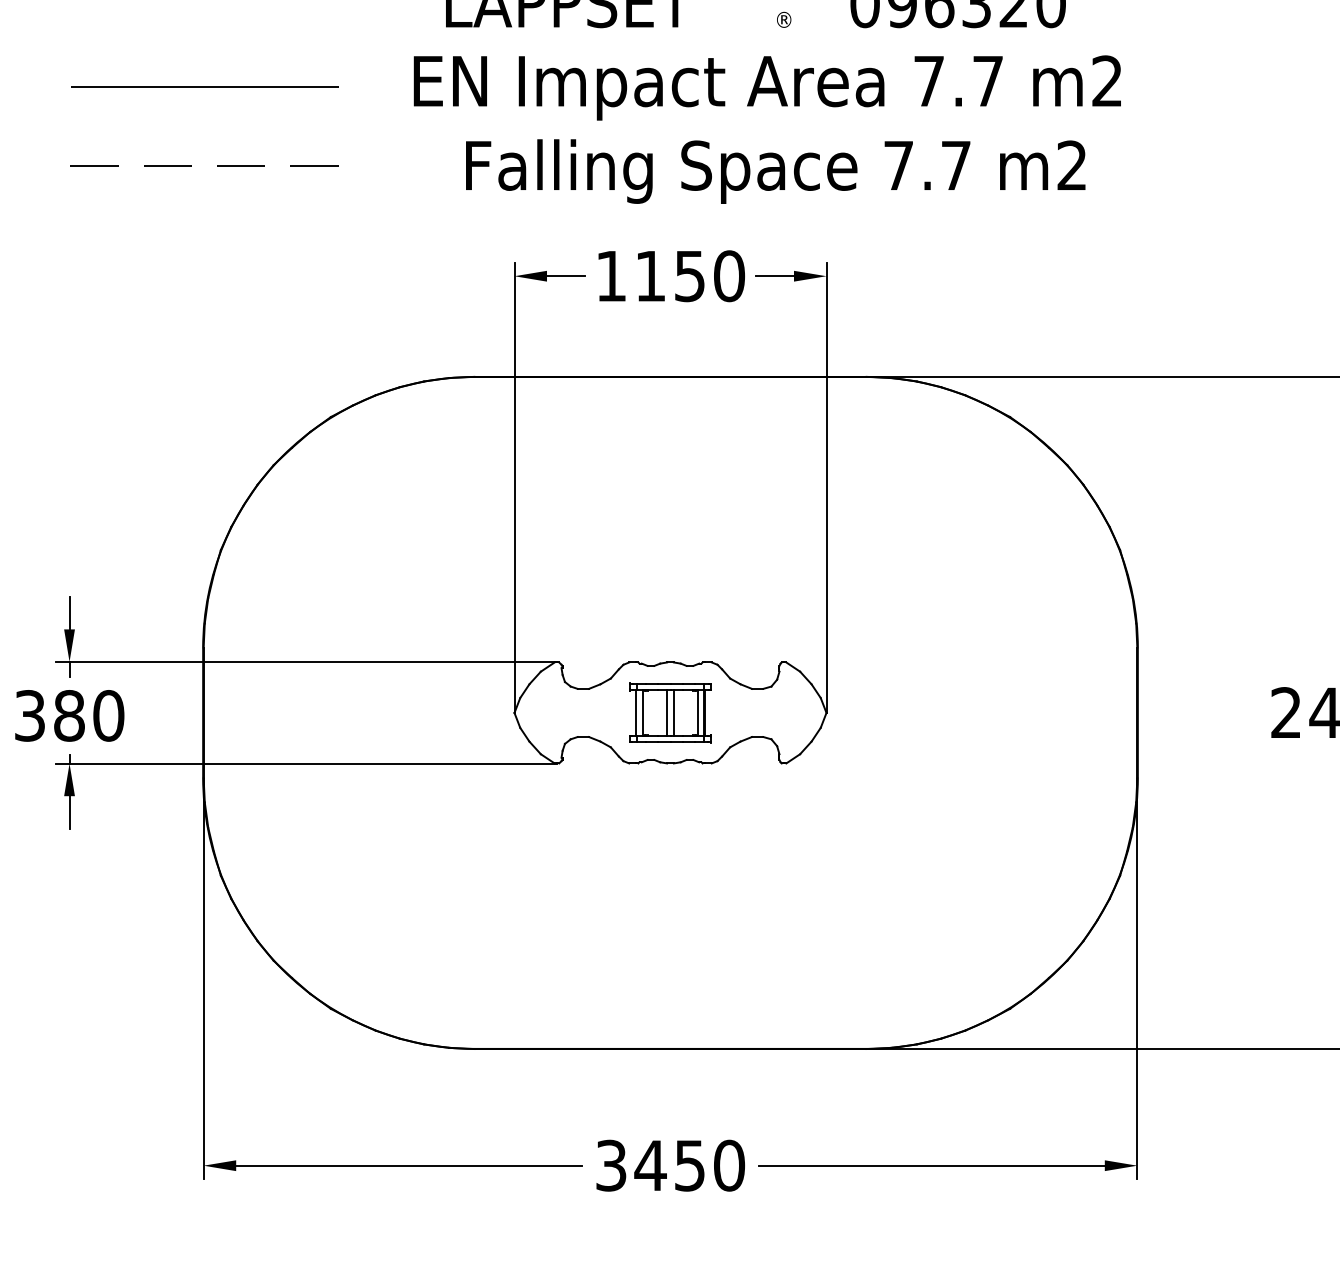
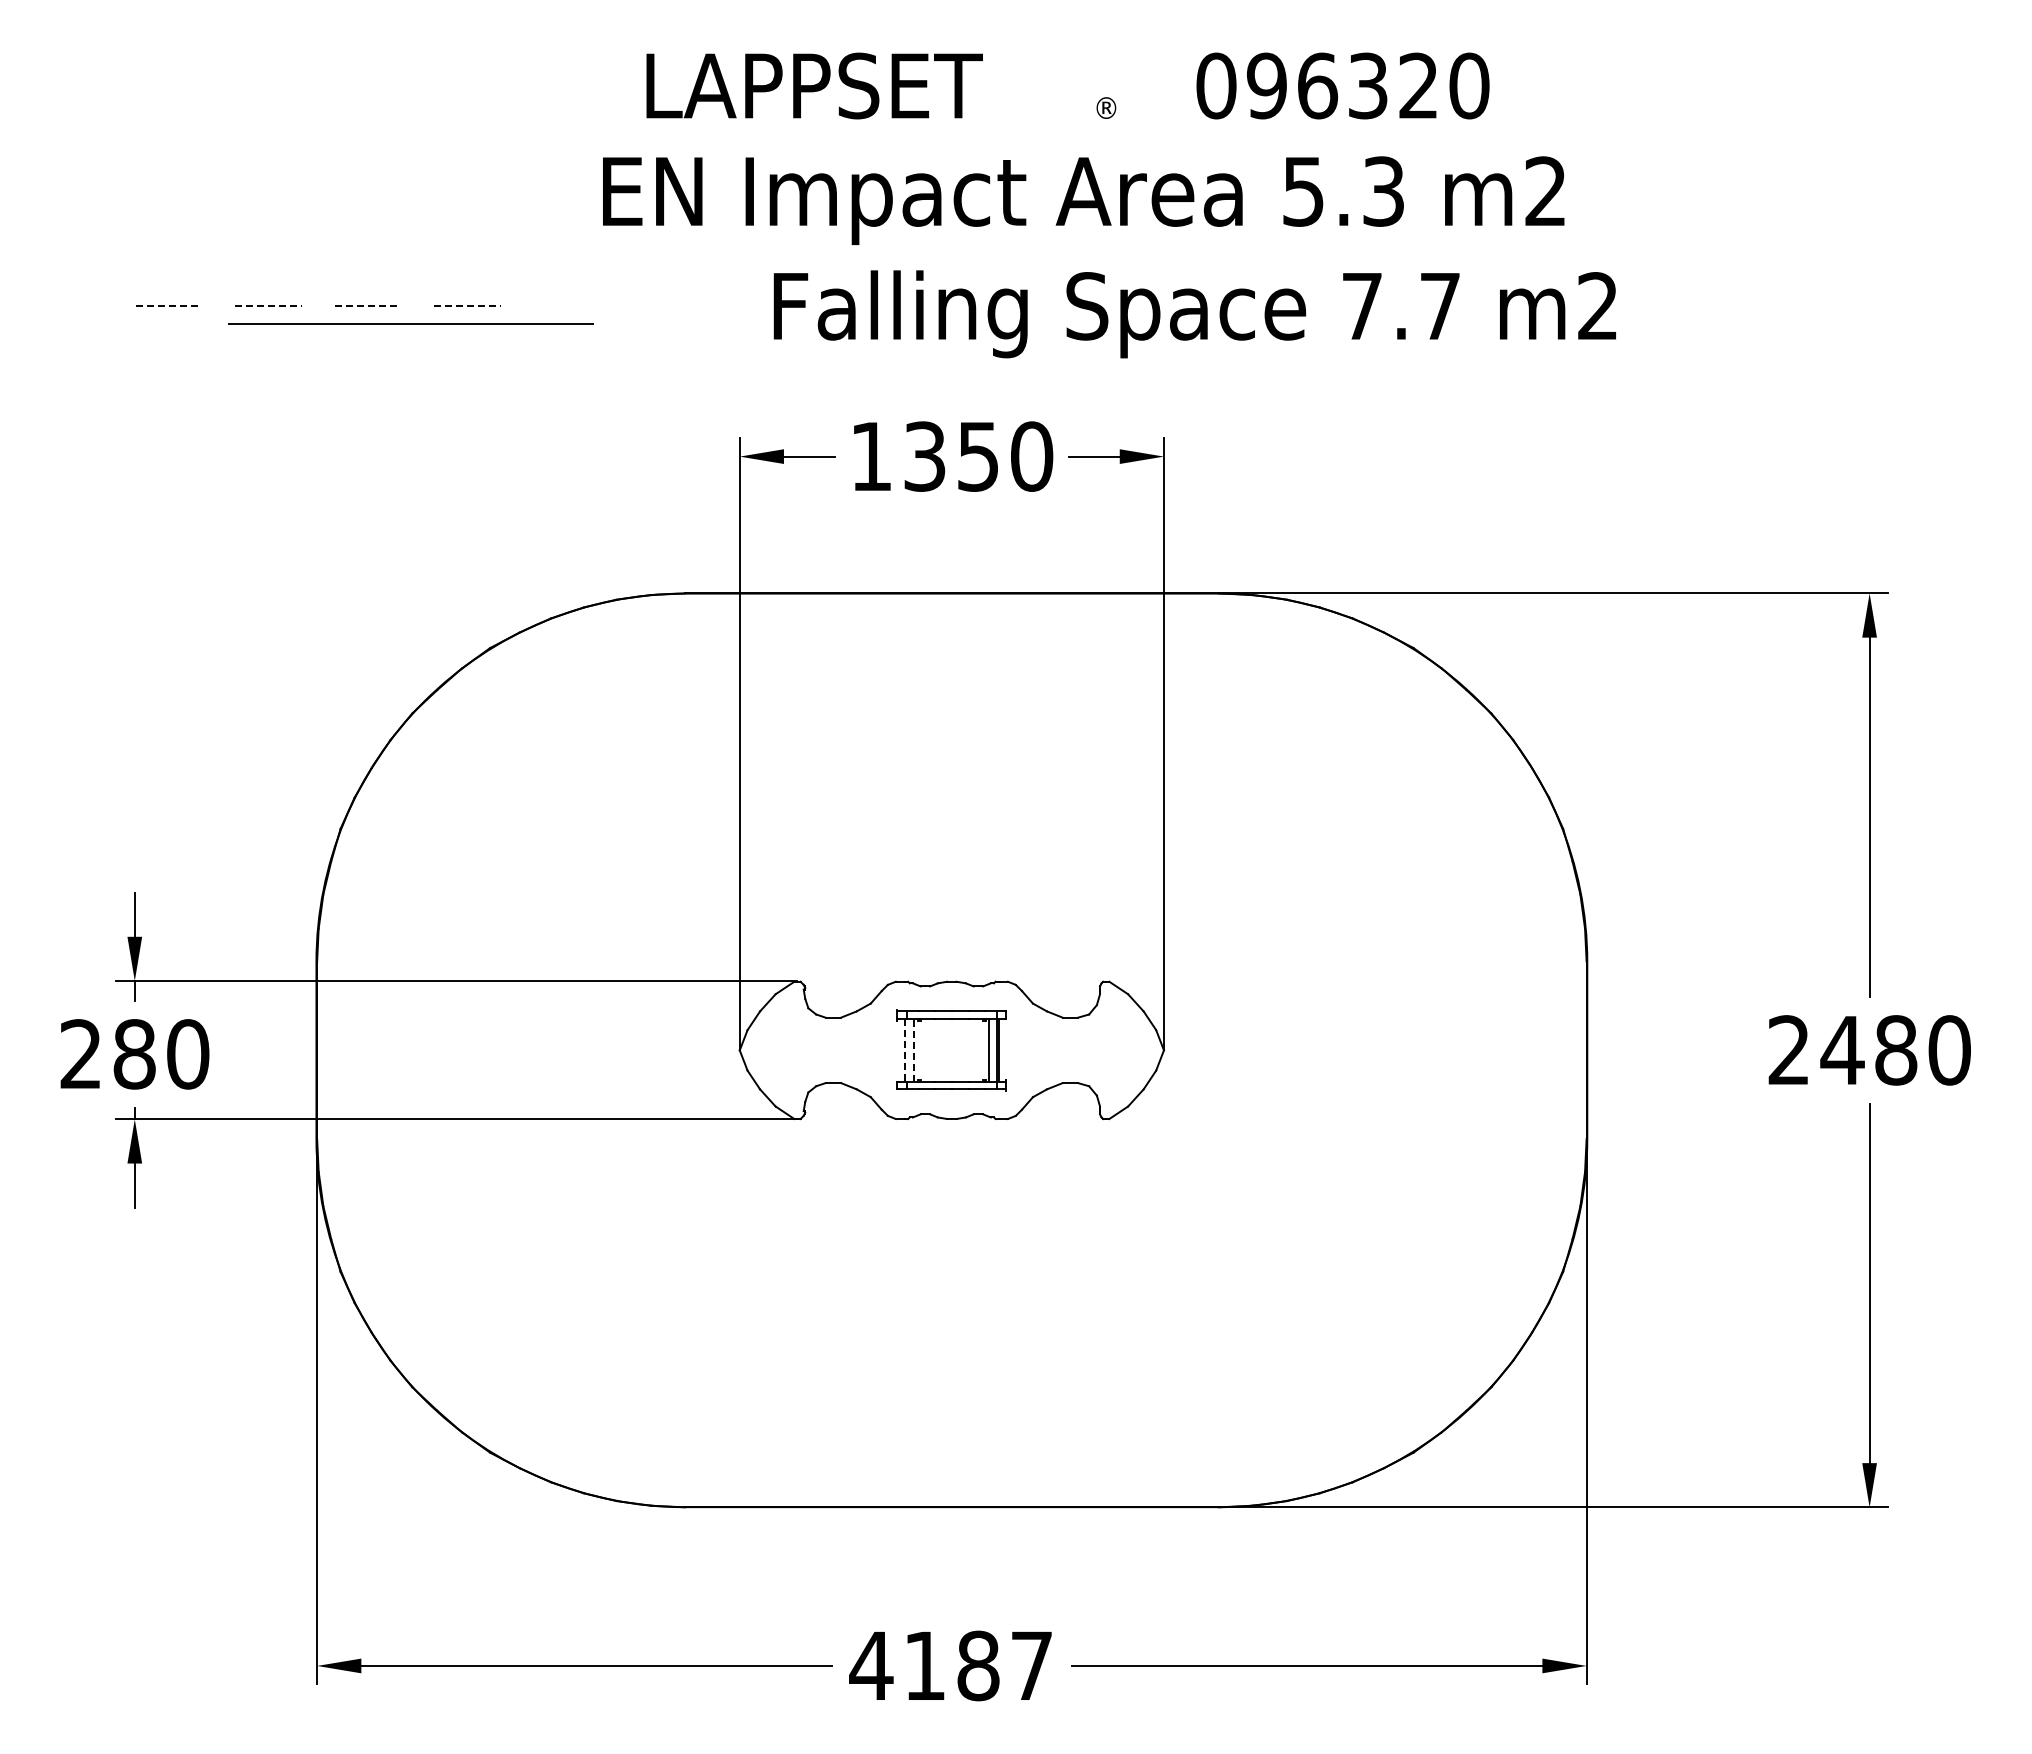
text: (958, 81) -> (1343, 191), 7.7 -> 5.3
line: (204, 87) -> (410, 323), moved
line: (95, 165) -> (169, 306), solid -> dashed
line: (168, 165) -> (269, 306), solid -> dashed
line: (241, 165) -> (368, 306), solid -> dashed
line: (314, 165) -> (467, 306), solid -> dashed
text: (775, 171) -> (1194, 314), moved
text: (650, 276) -> (924, 456), 1150 -> 1350
line: (643, 712) -> (914, 1049), solid -> dashed
line: (636, 713) -> (905, 1050), solid -> dashed
line: (667, 713) -> (947, 1050), removed
line: (673, 713) -> (956, 1050), removed
text: (29, 715) -> (80, 1054), 380 -> 280
text: (670, 1165) -> (951, 1665), 3450 -> 4187

